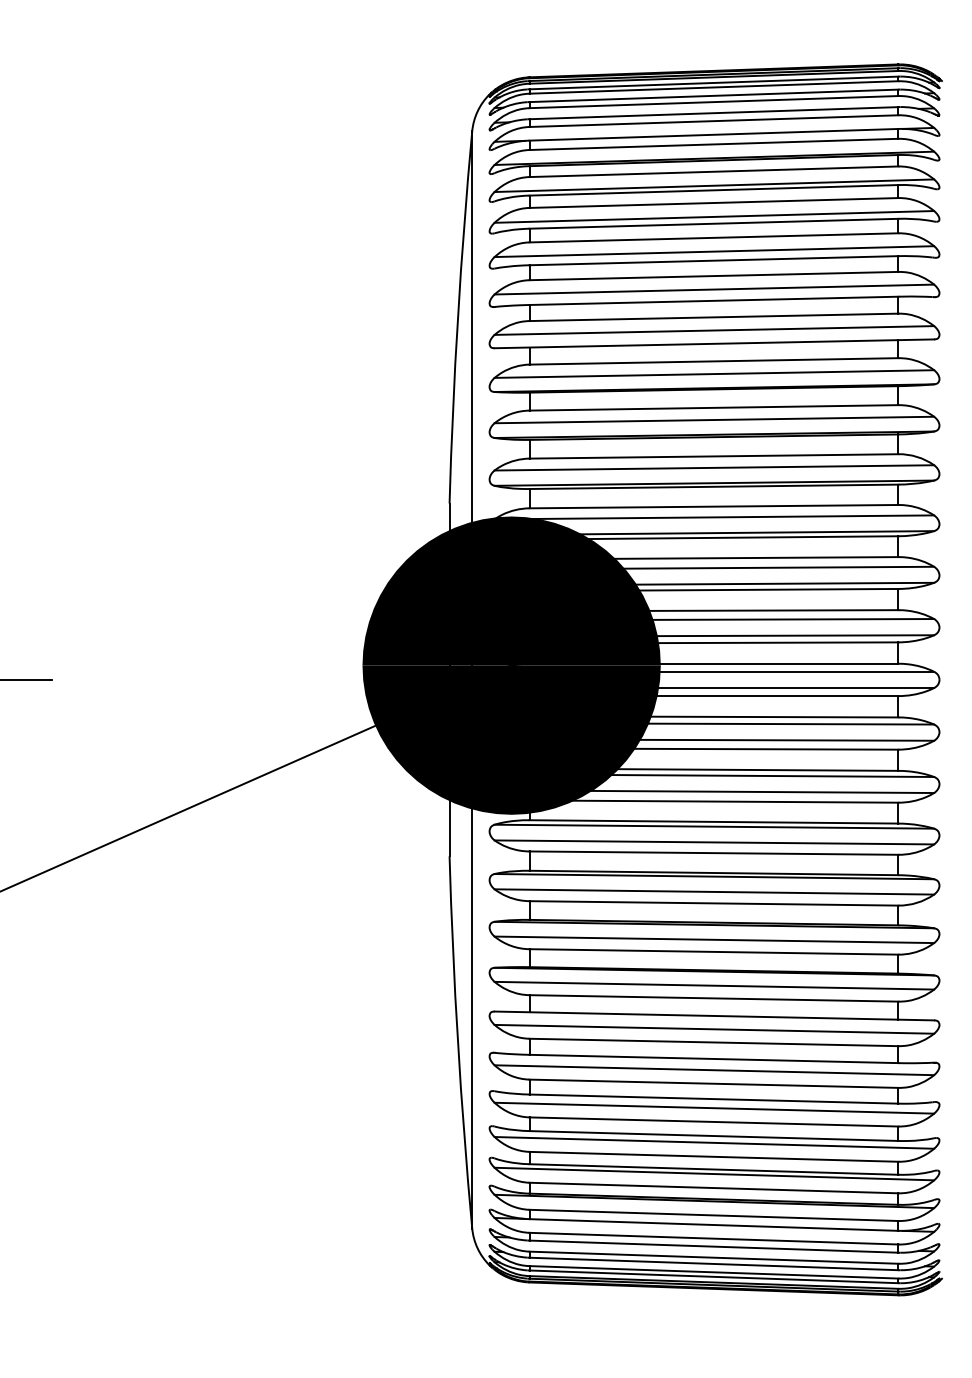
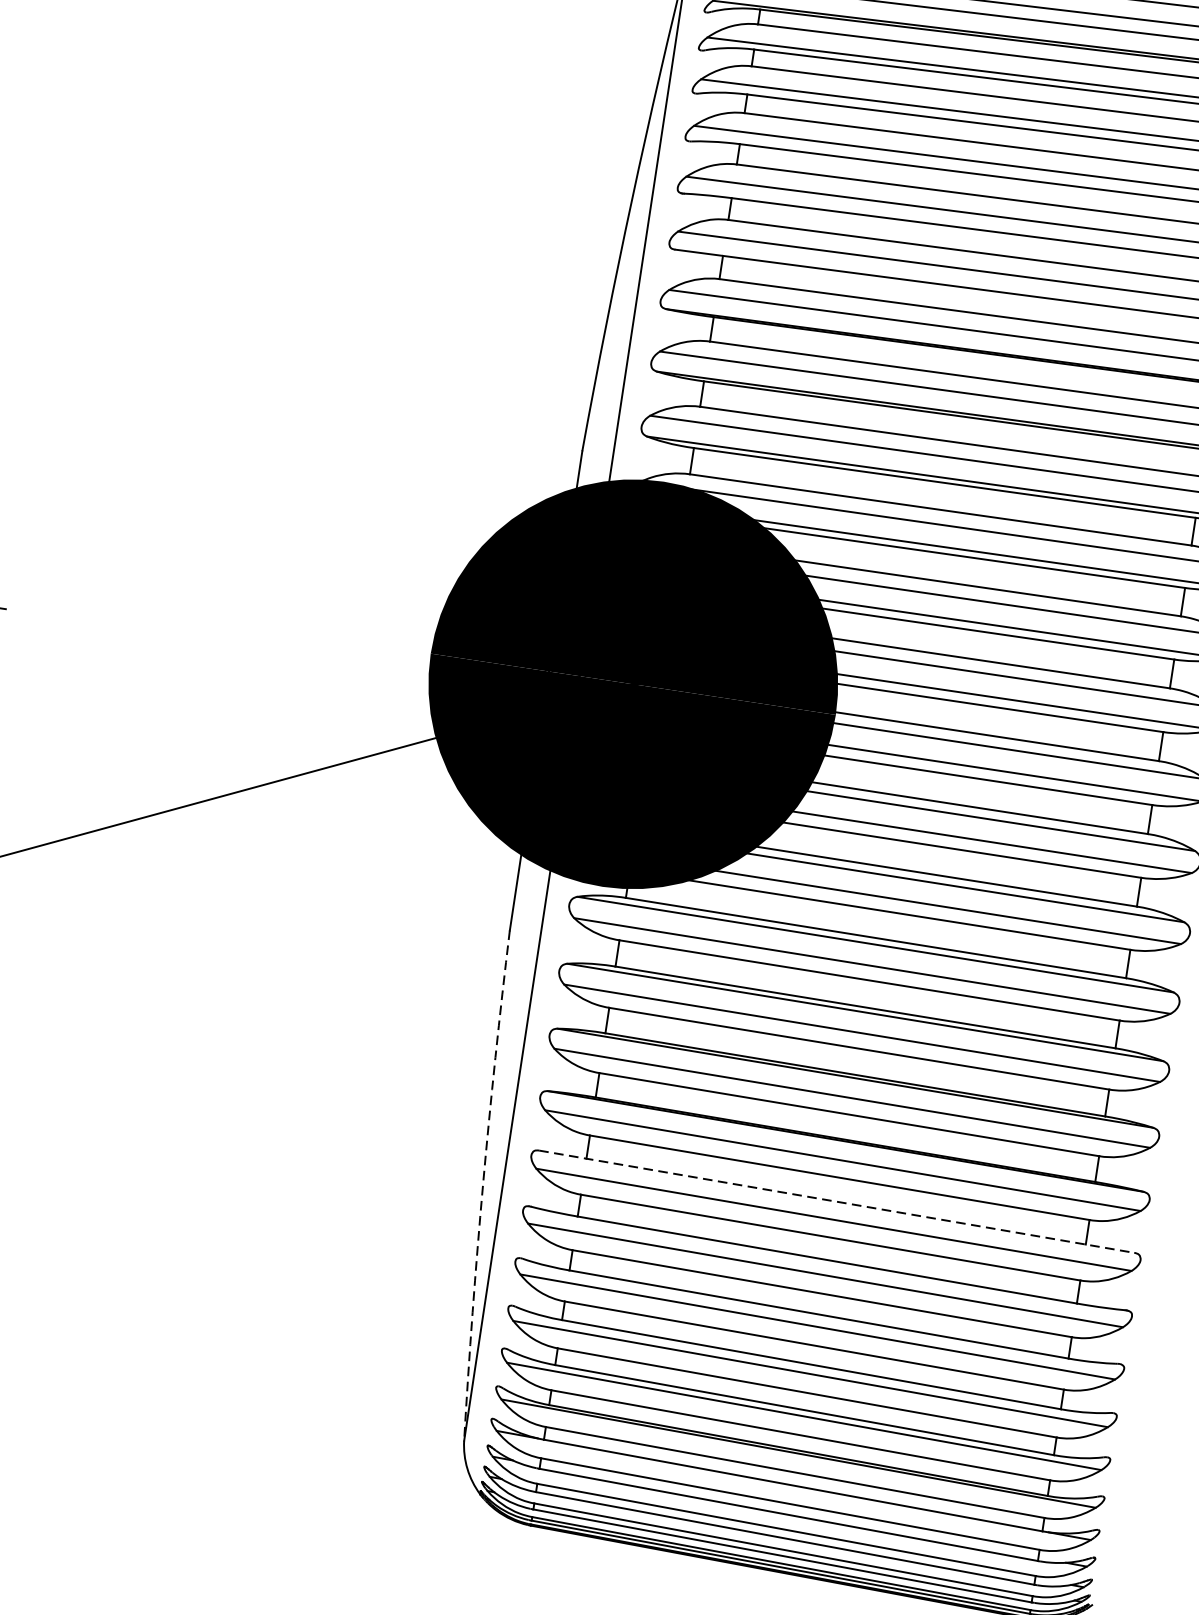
line: (714, 1015) -> (836, 1201), solid -> dashed
arc: (458, 1042) -> (483, 1185), solid -> dashed

